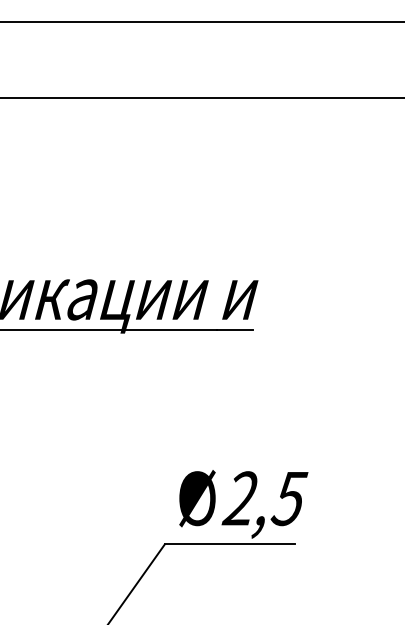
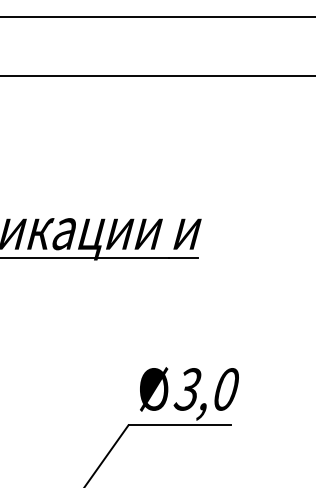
text: (264, 498) -> (206, 389), 2,5 -> 3,0

